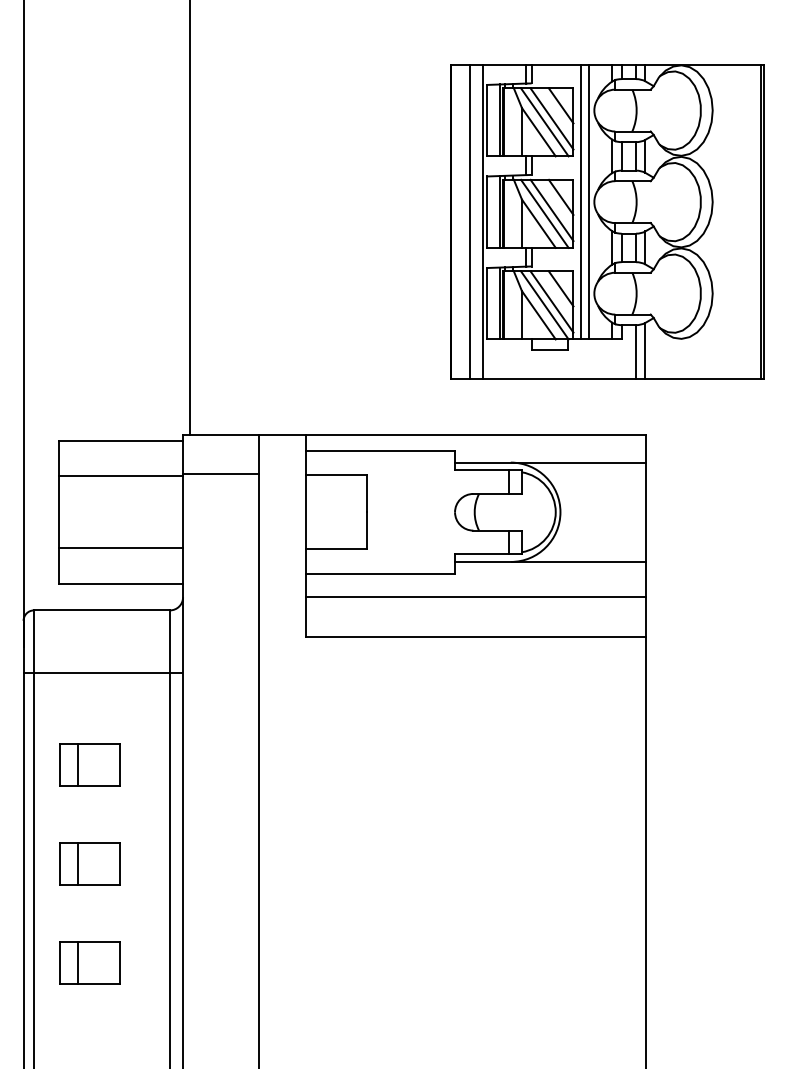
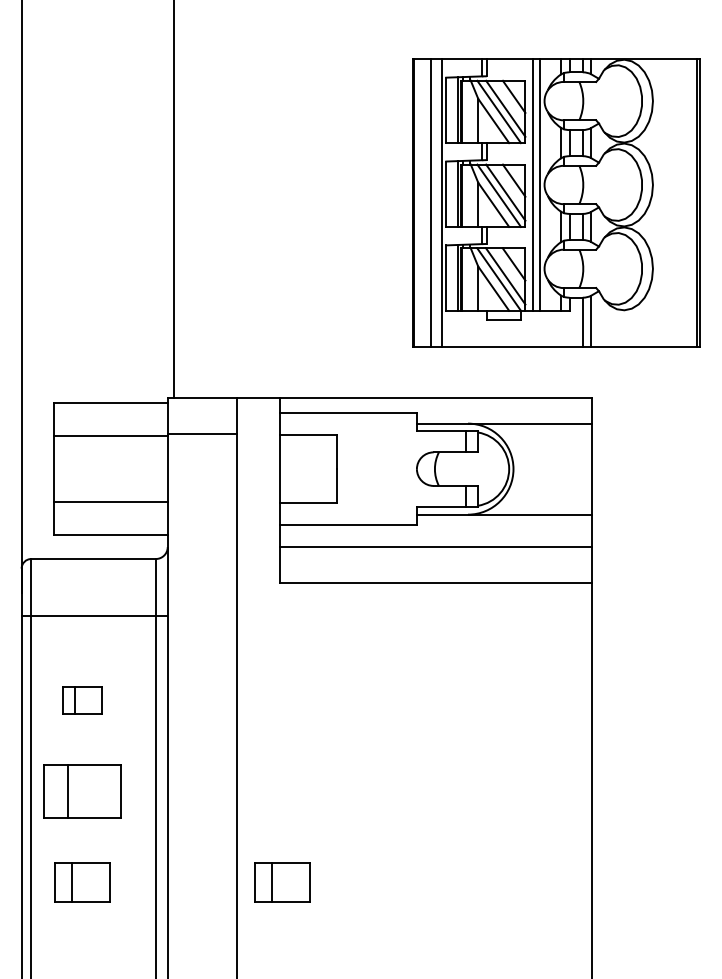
part: (89, 764) -> (82, 700), size x0.7
part: (89, 863) -> (82, 790), size x1.4
part: (307, 962) -> (281, 881), added

